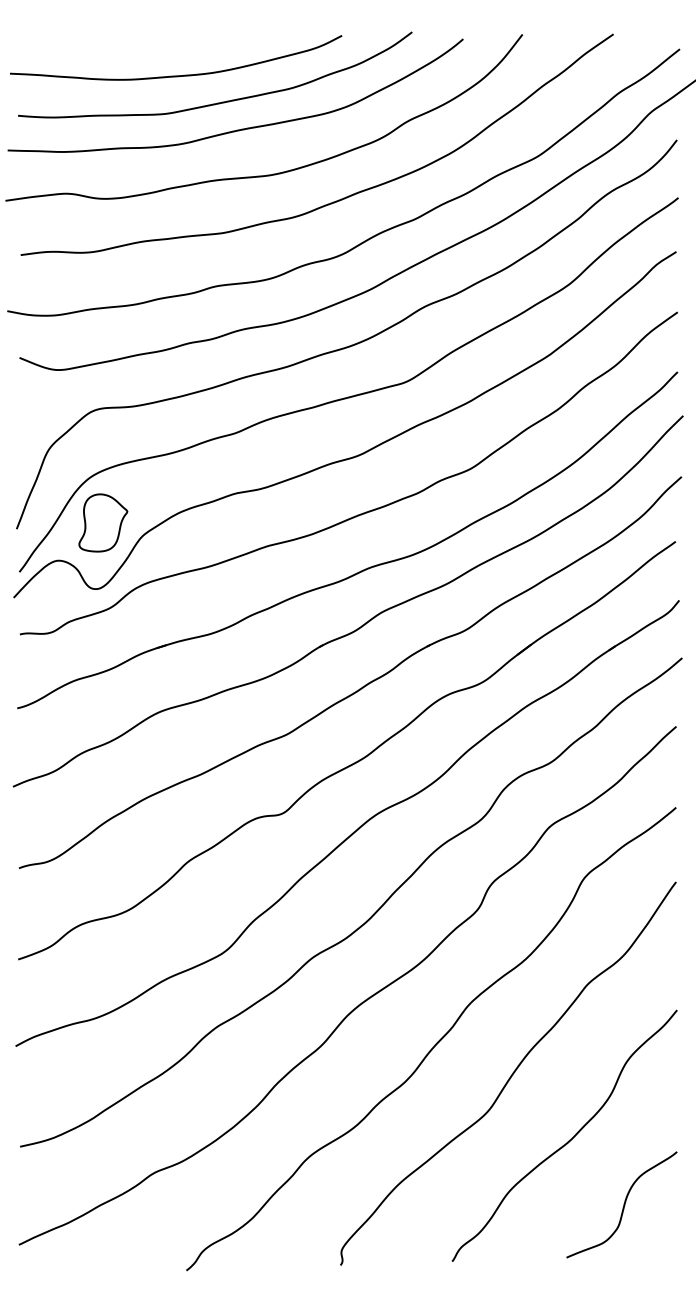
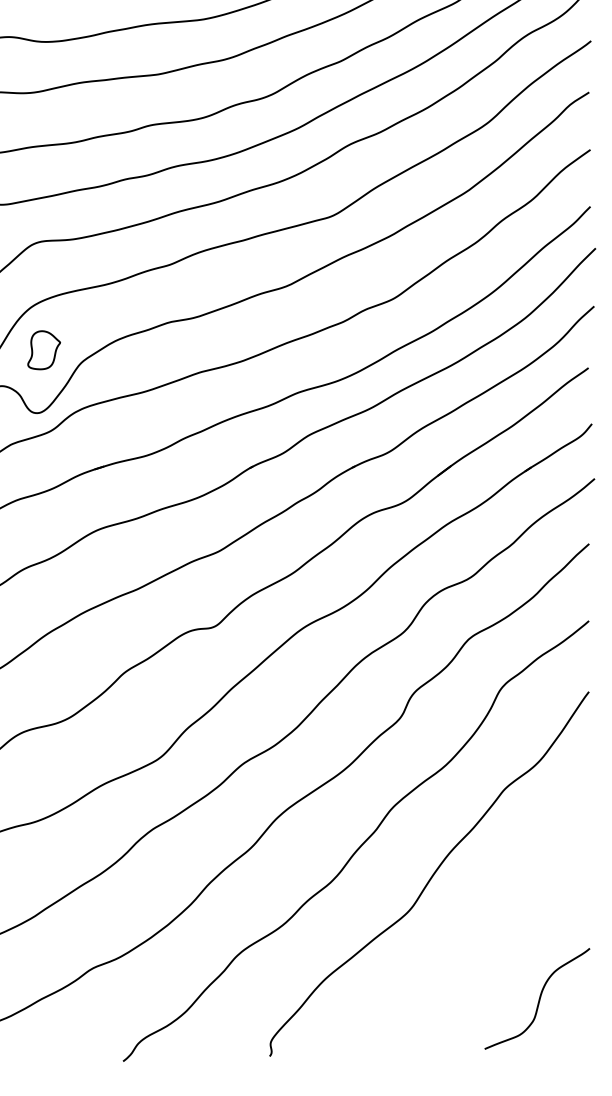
part: (103, 522) -> (44, 349), size x0.7
curve: (569, 1139) -> (487, 936), removed

